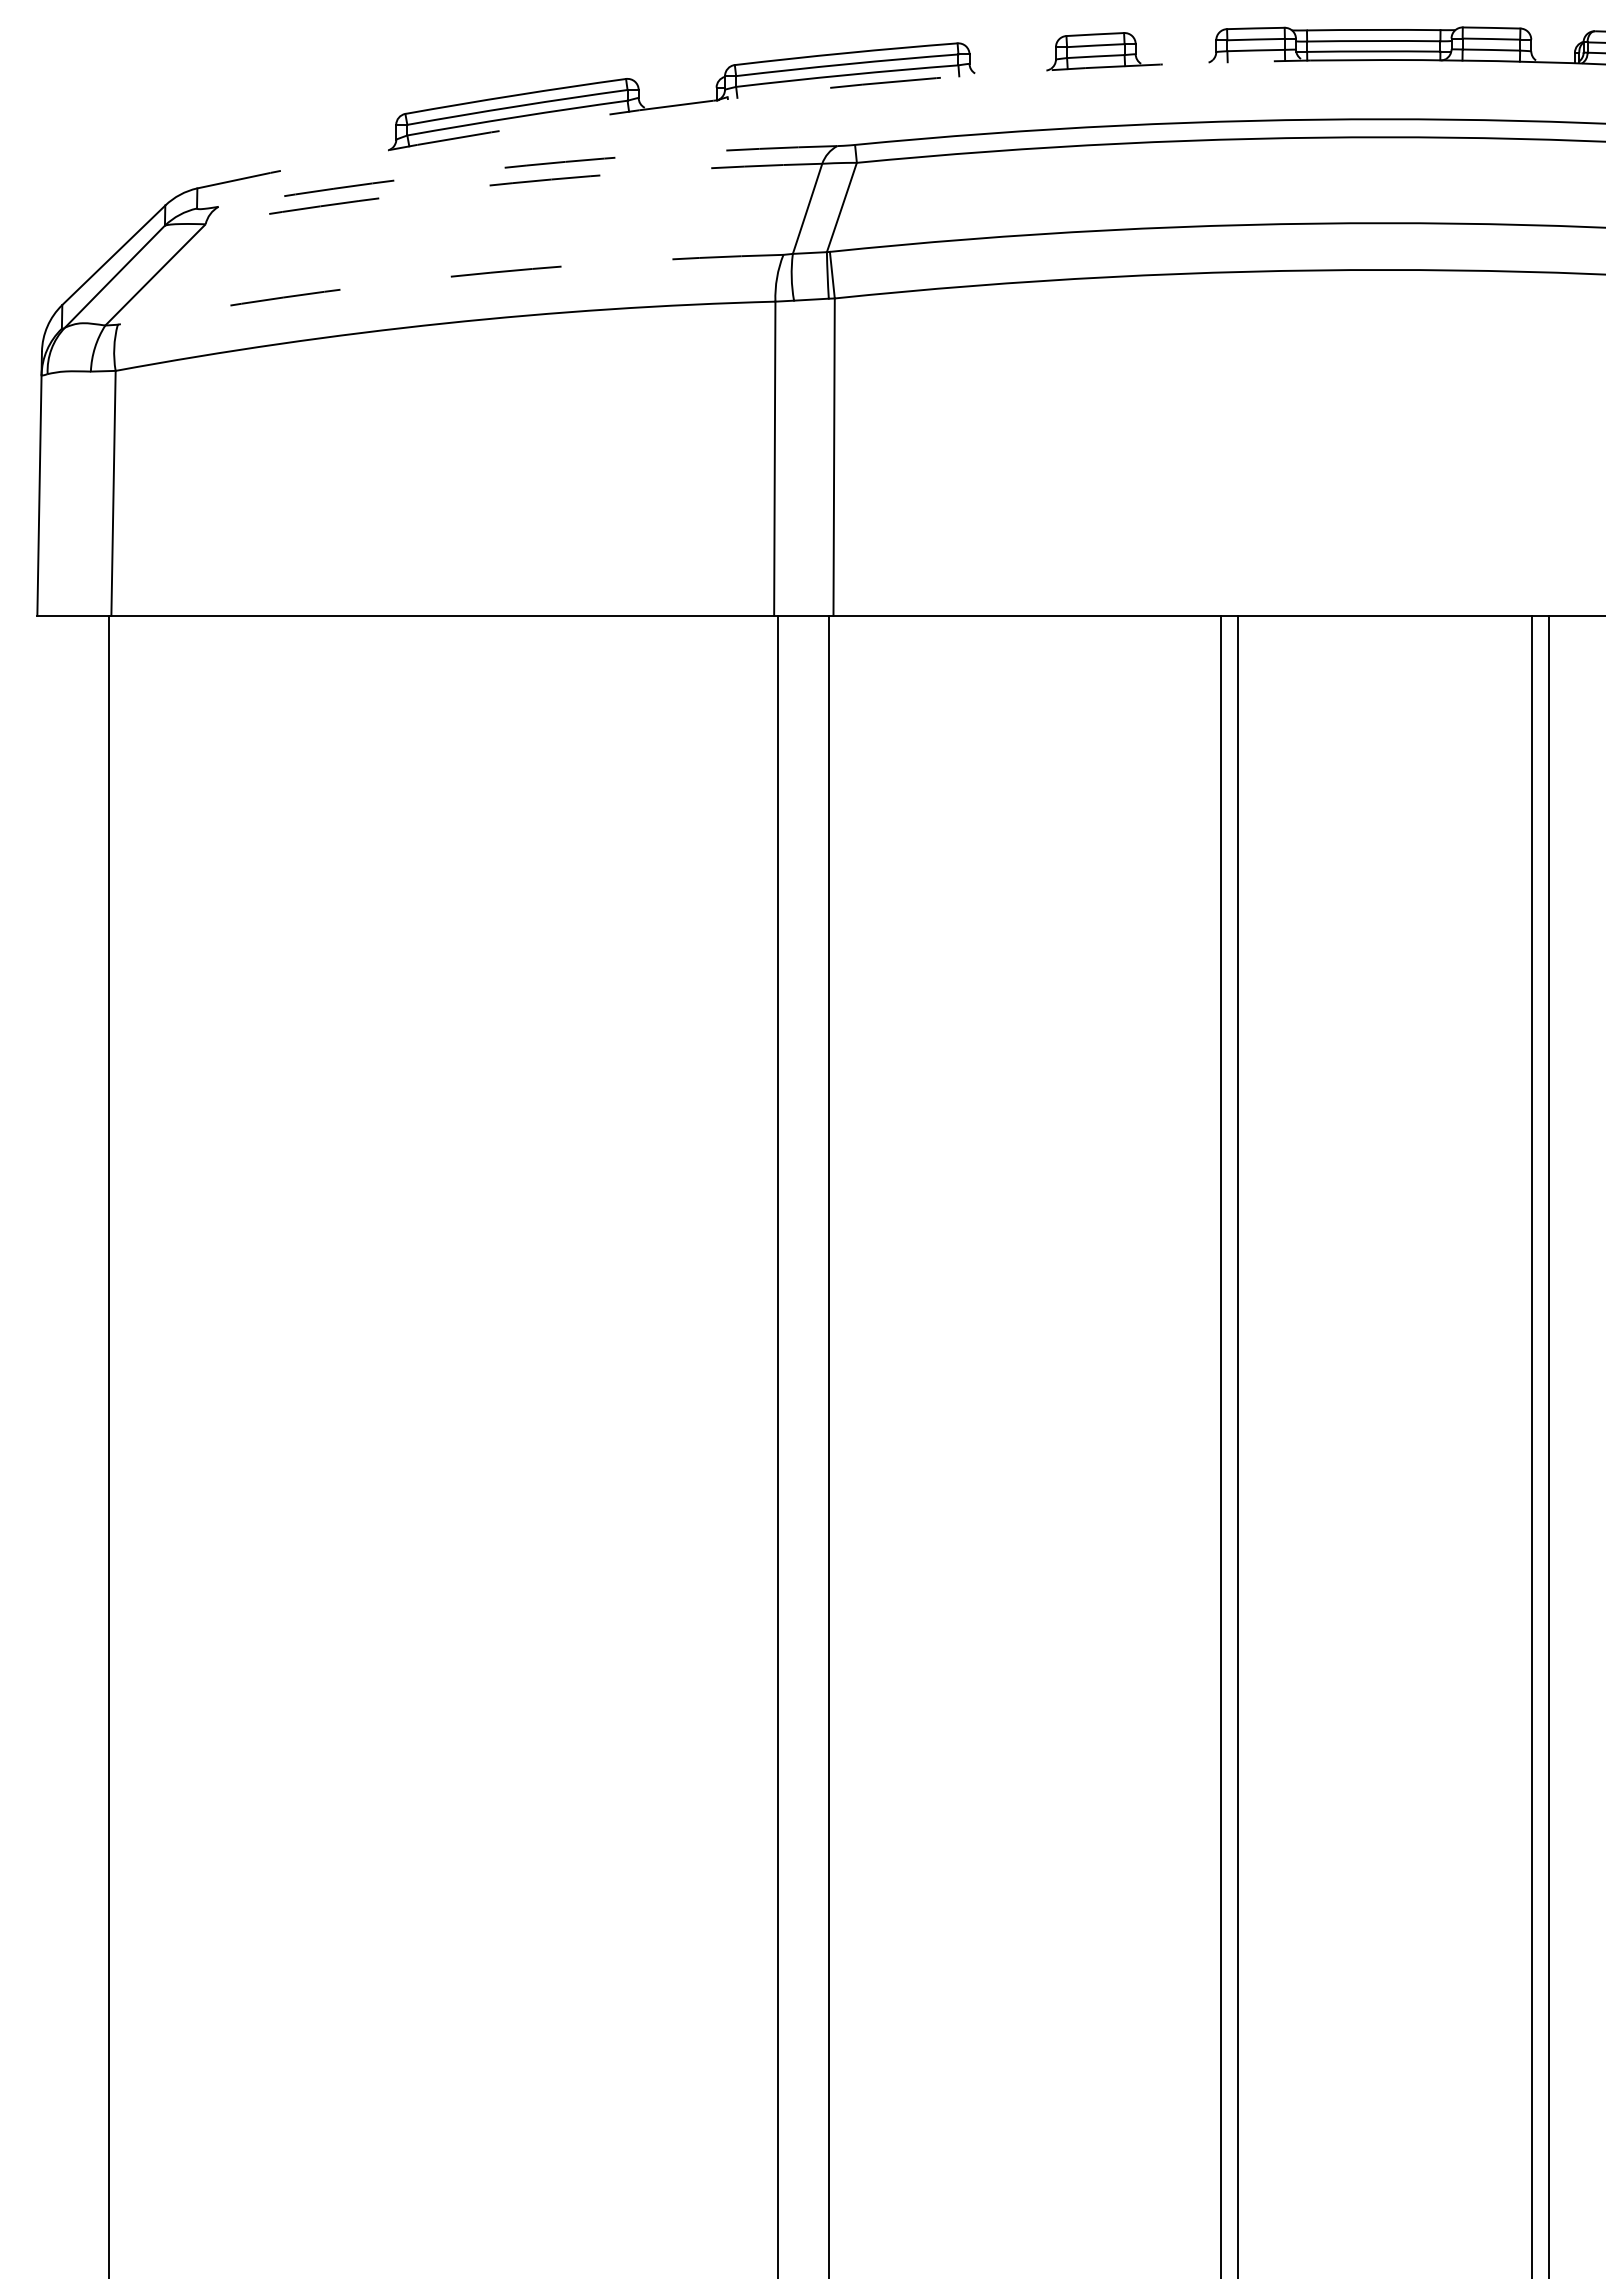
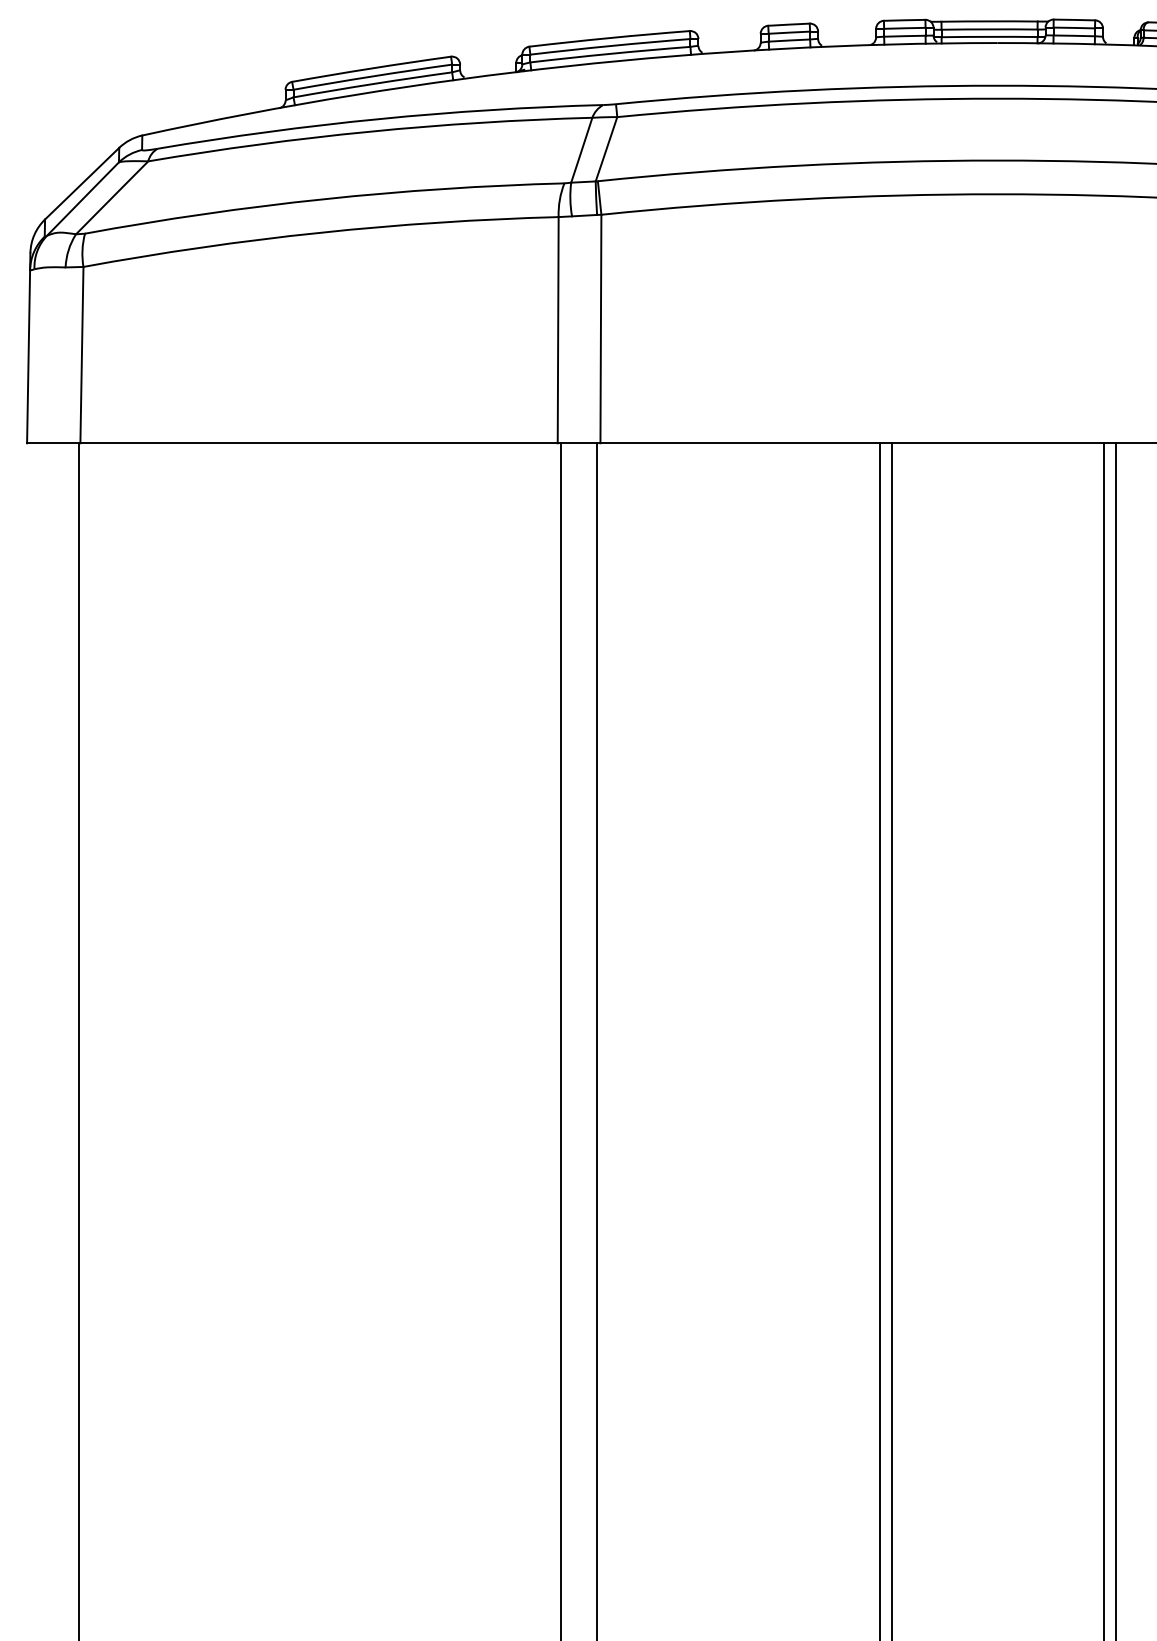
arc: (787, 92) -> (567, 66), dashed -> solid
arc: (526, 165) -> (379, 119), dashed -> solid
arc: (512, 183) -> (369, 131), dashed -> solid
arc: (449, 276) -> (323, 198), dashed -> solid

